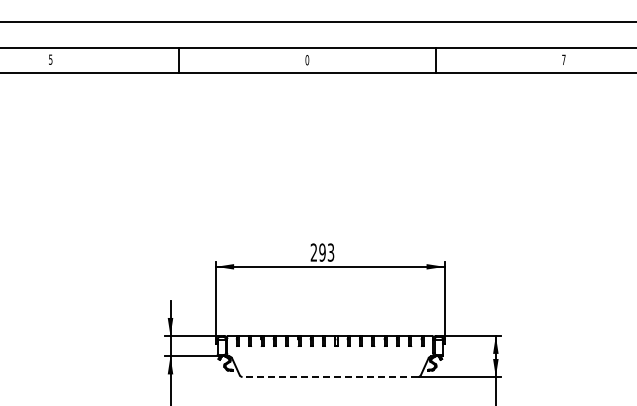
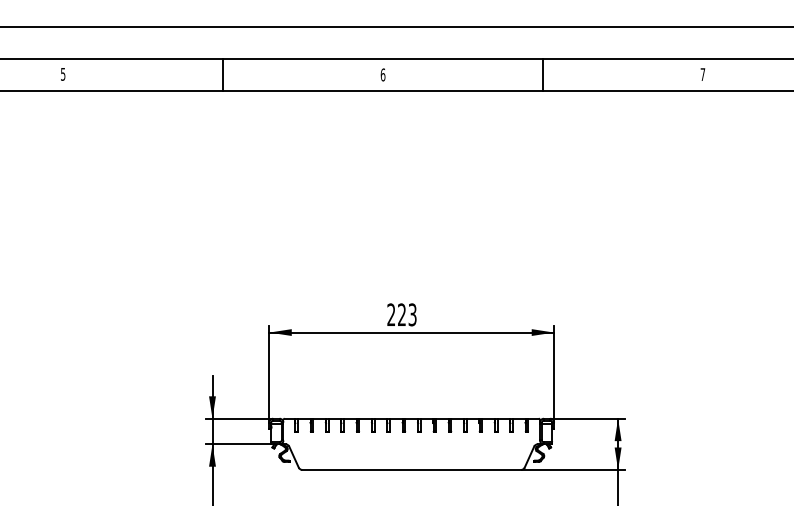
text: (307, 59) -> (383, 74), 0 -> 6
text: (322, 252) -> (401, 314), 293 -> 223
line: (330, 377) -> (411, 470), dashed -> solid

